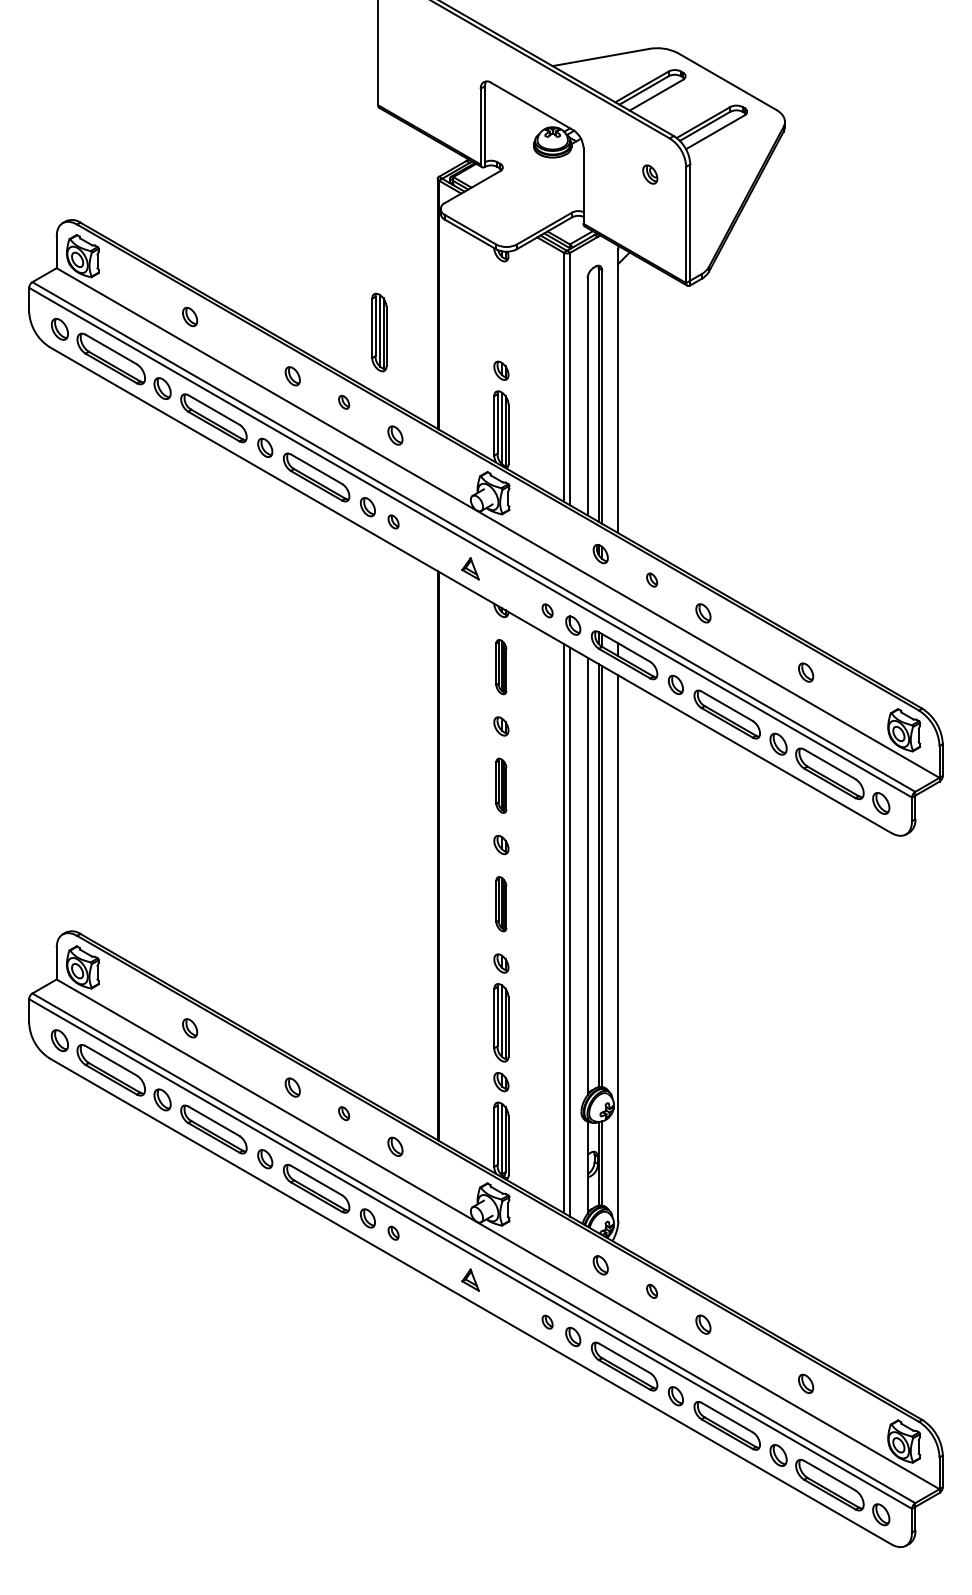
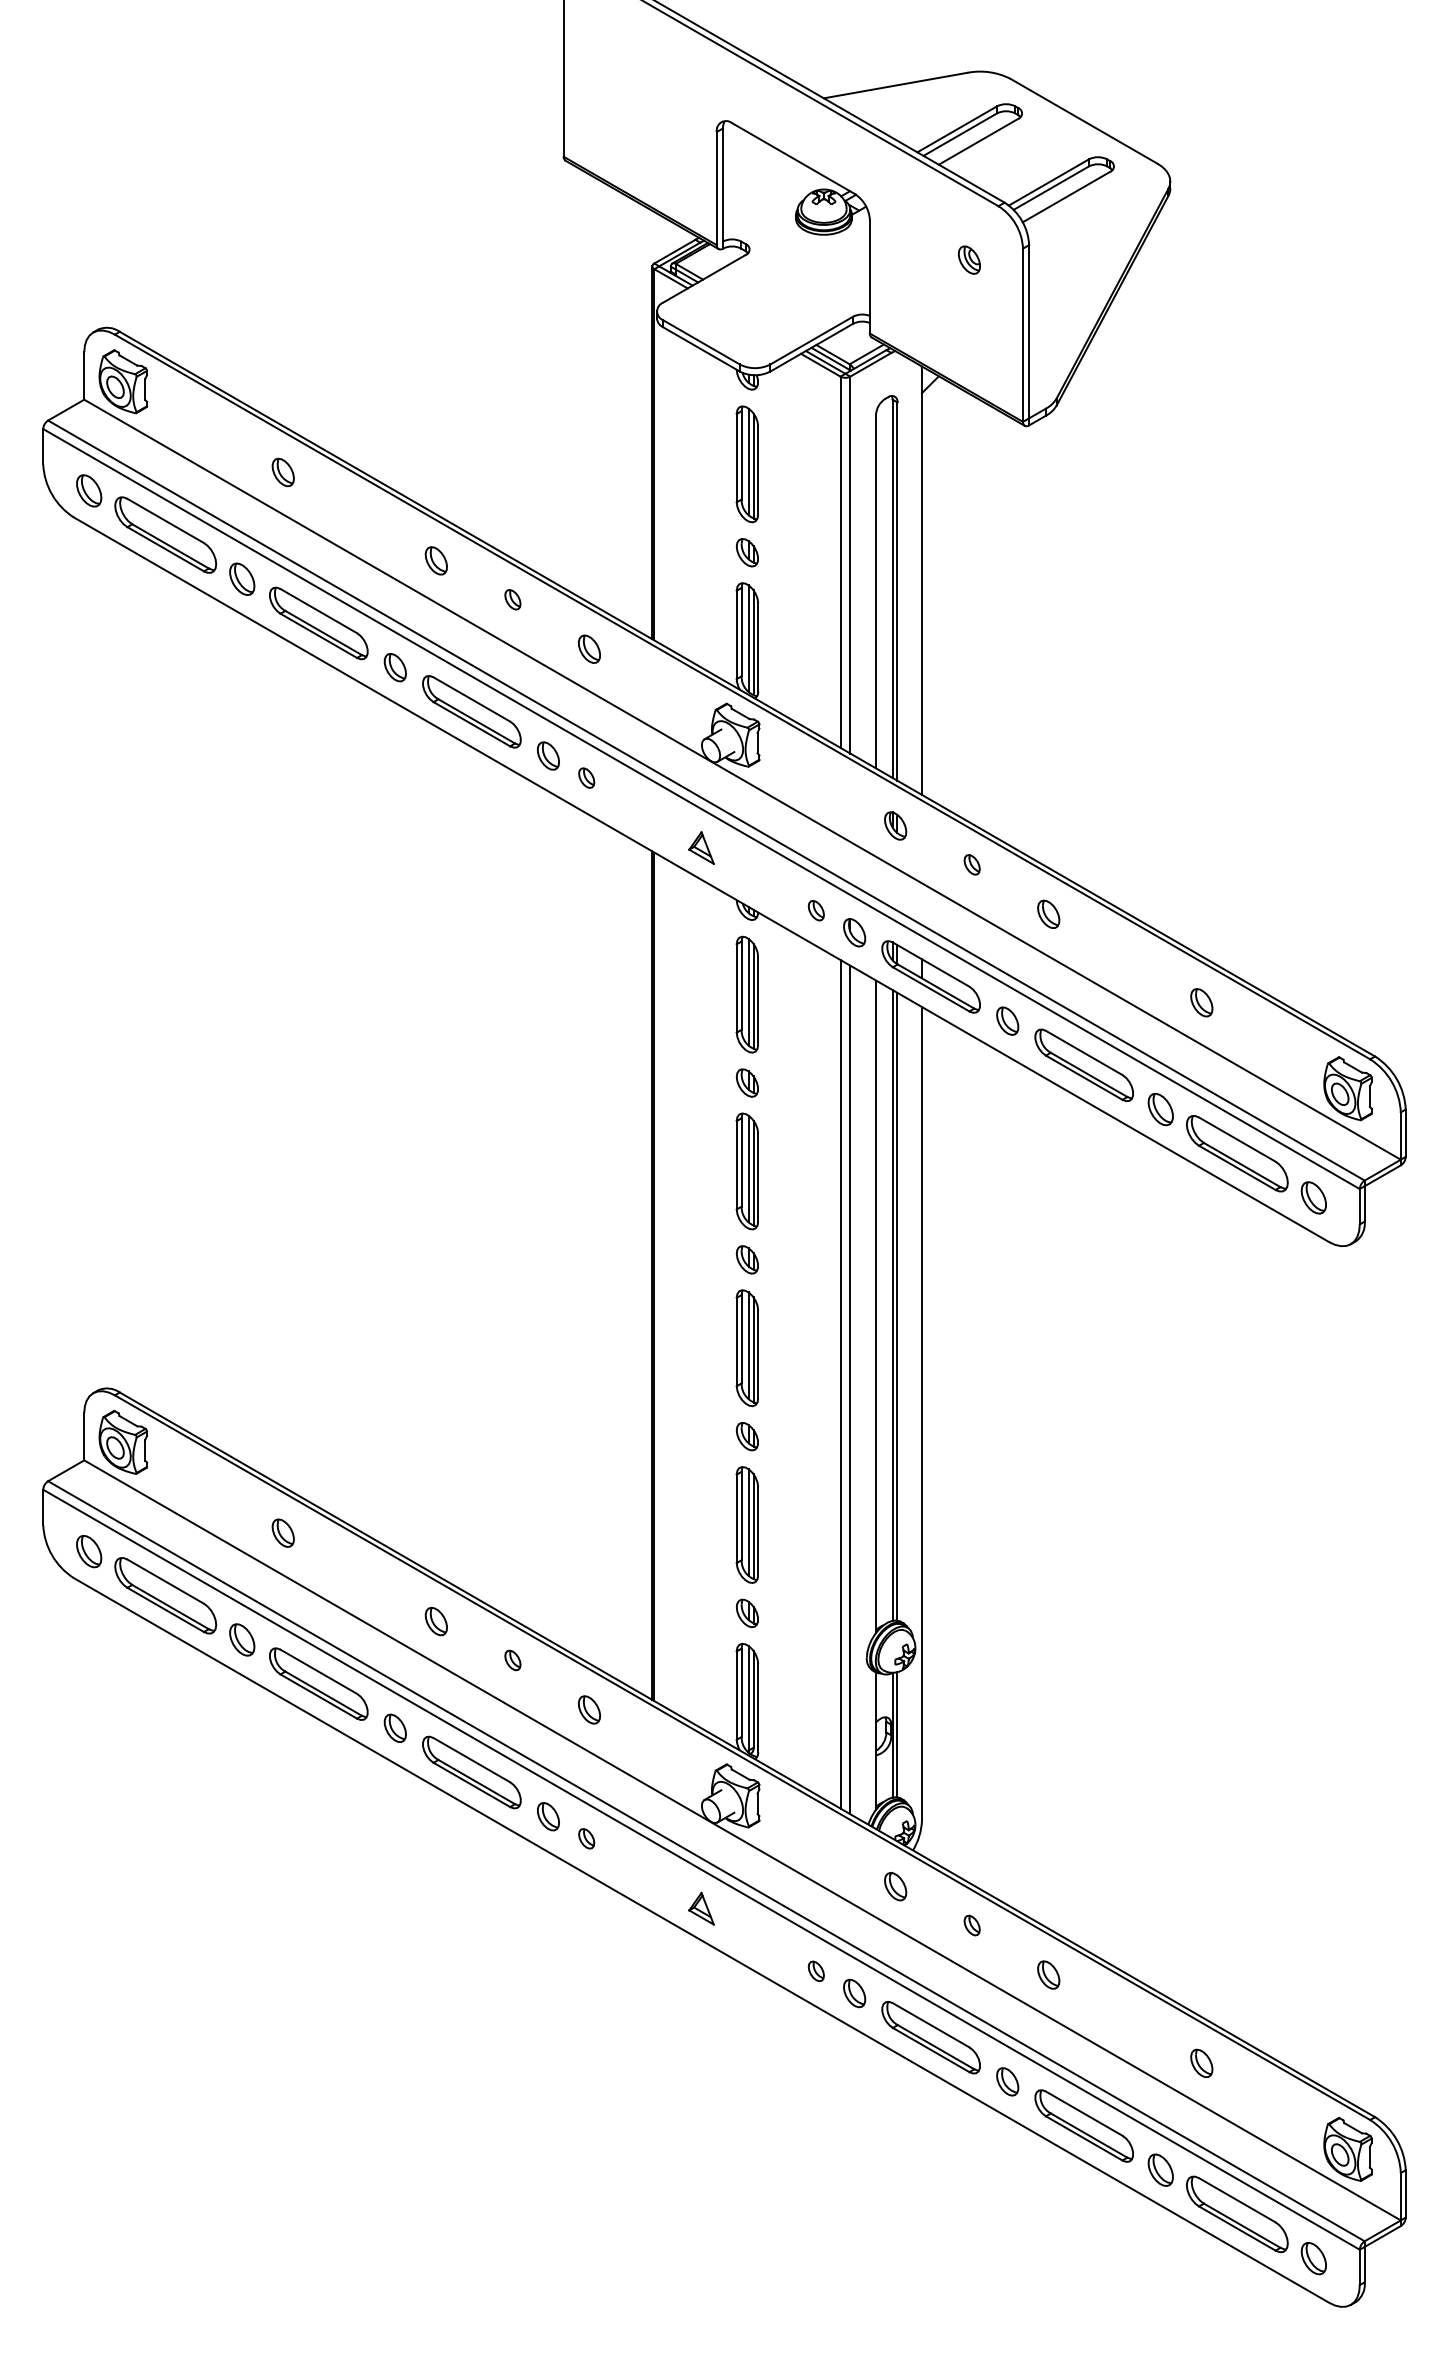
part: (379, 332) -> (747, 464), moved
part: (501, 666) -> (747, 993), size x1.43
part: (501, 785) -> (747, 1171), size x1.43
part: (501, 903) -> (747, 1347), size x1.43

